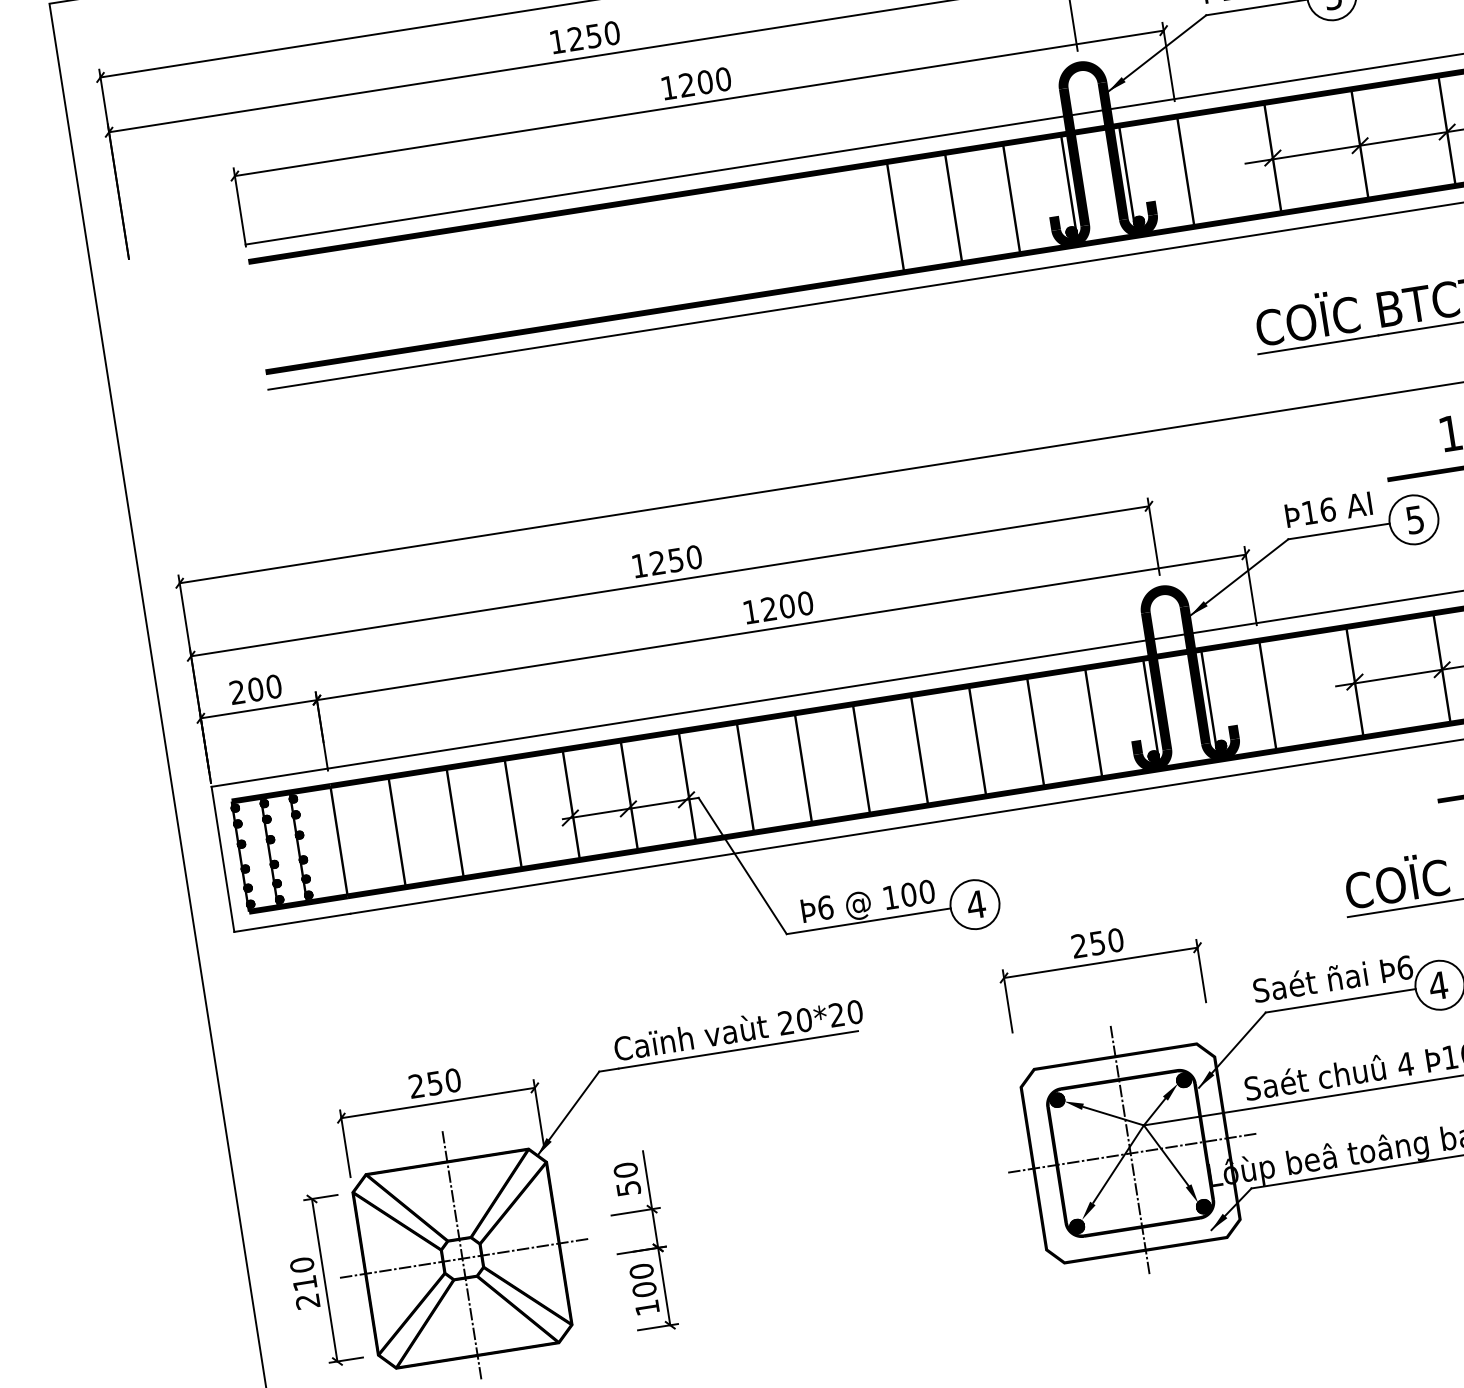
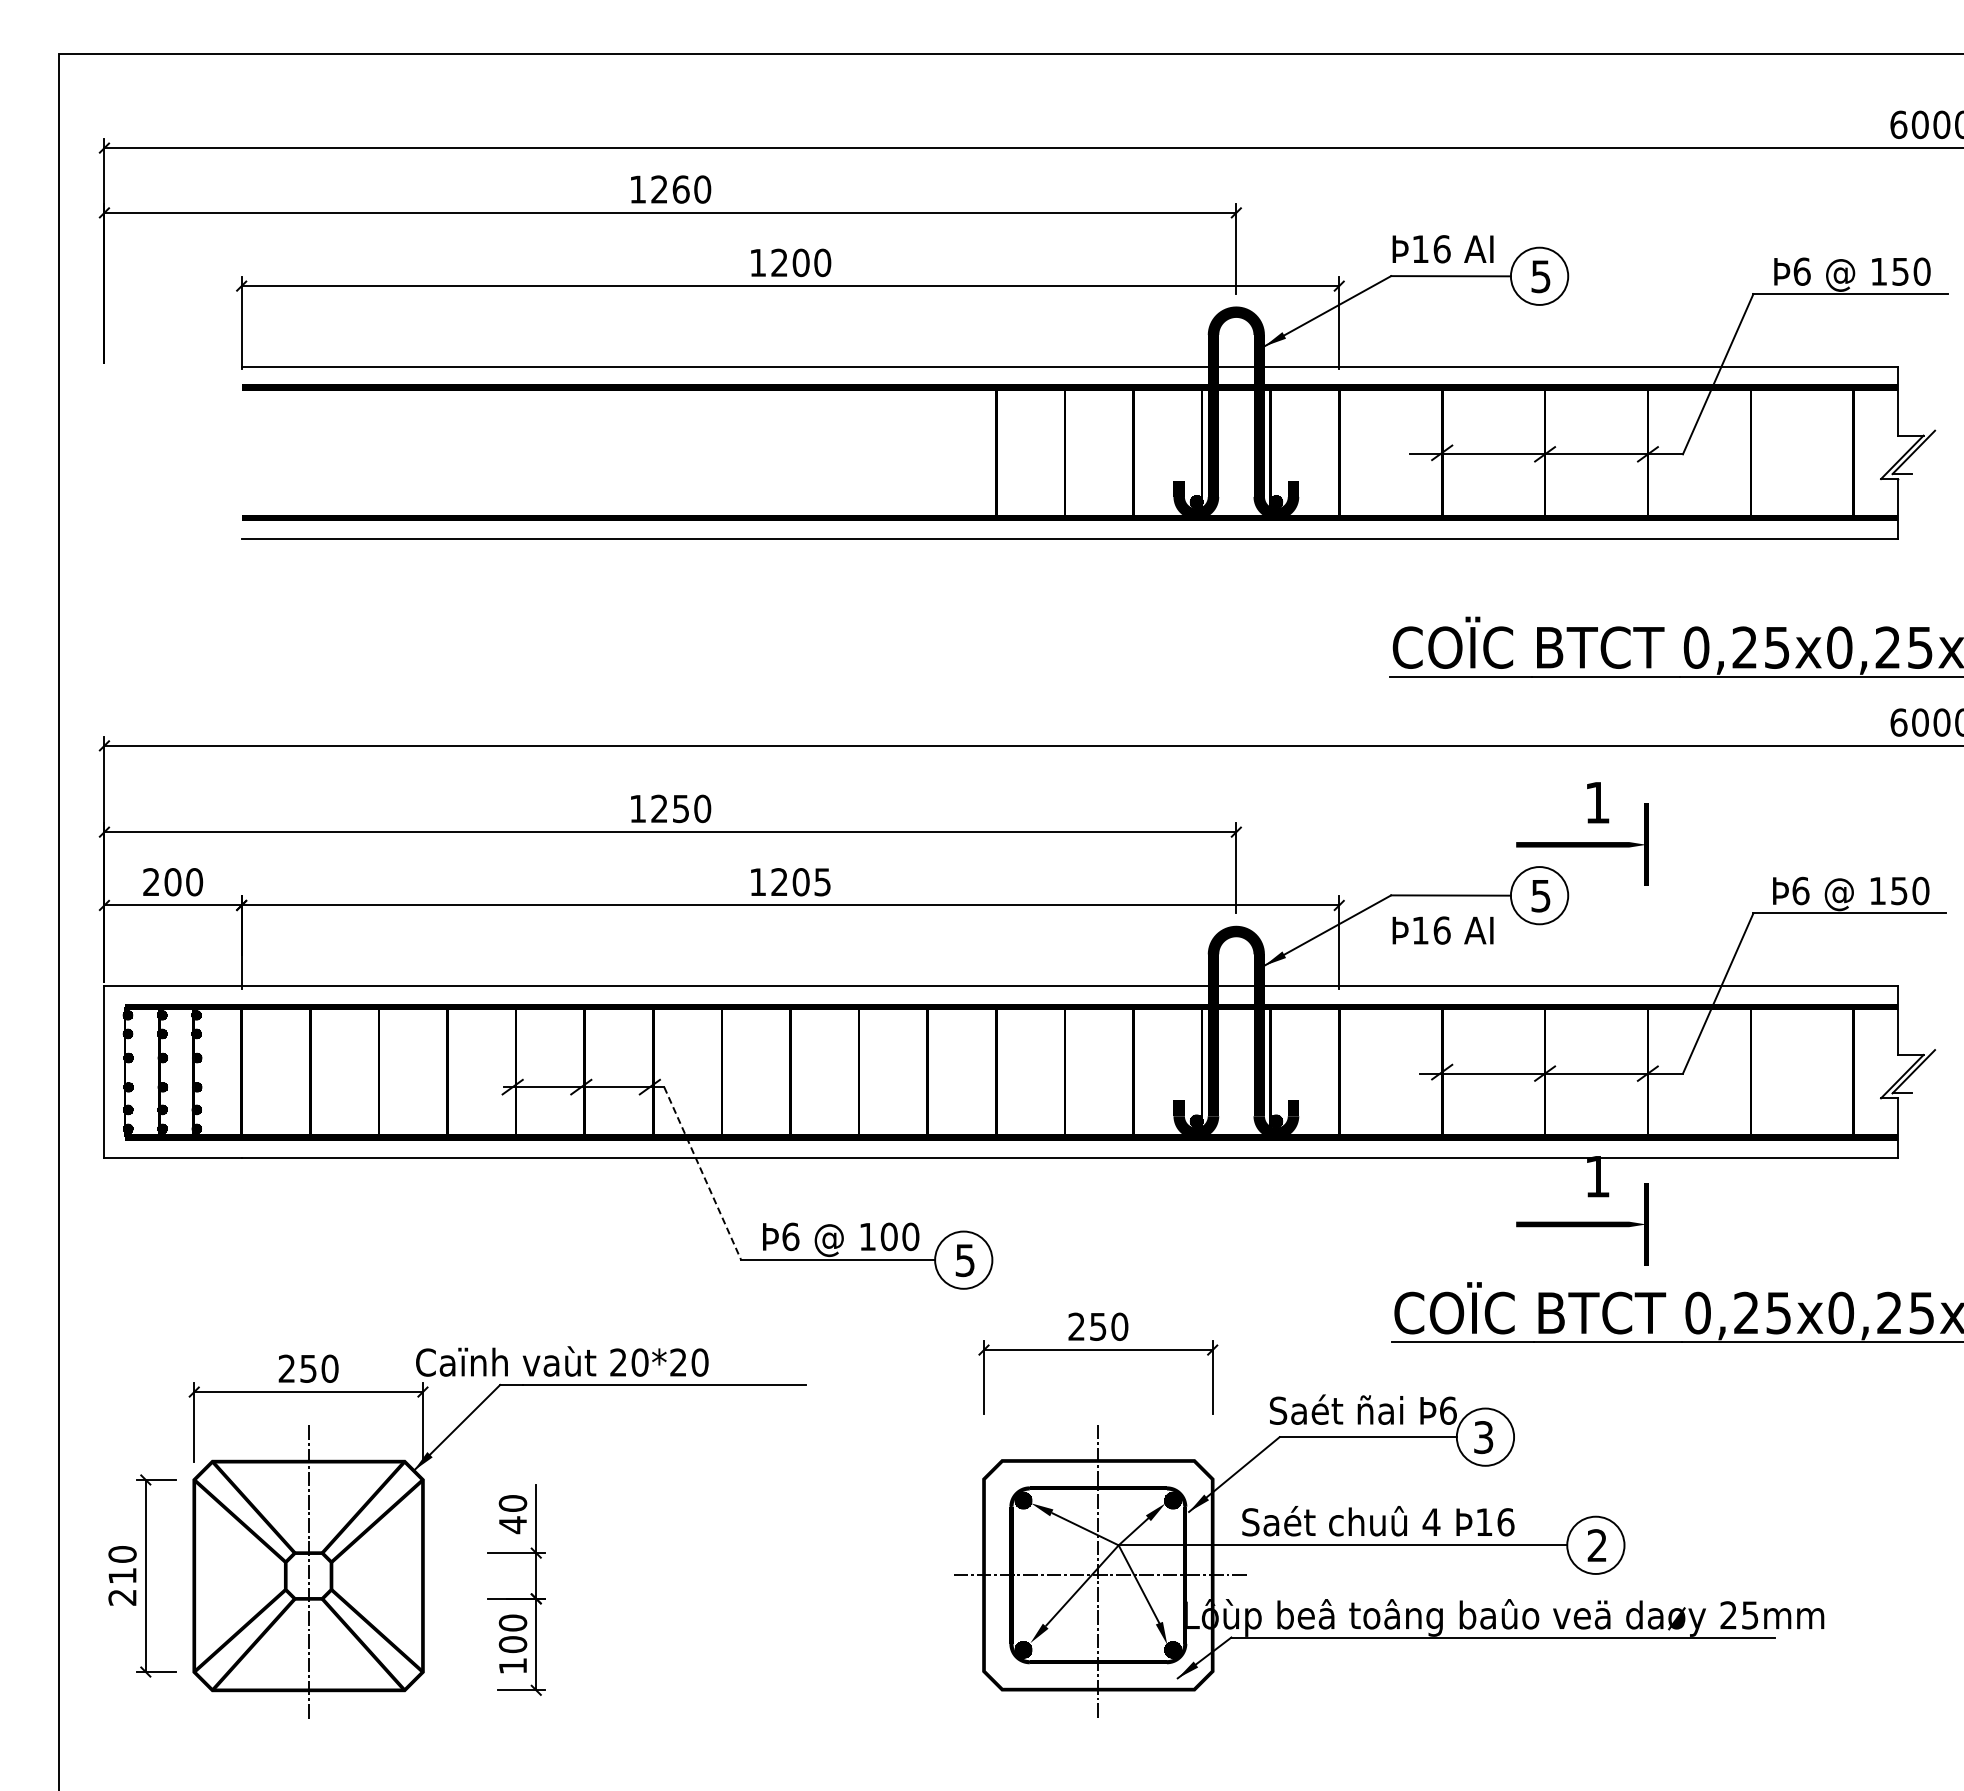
text: (593, 36) -> (680, 189), 1250 -> 1260
text: (1328, 509) -> (1442, 930), moved
text: (805, 603) -> (822, 882), 1200 -> 1205
line: (742, 865) -> (702, 1173), solid -> dashed
text: (975, 904) -> (964, 1260), 4 -> 5
text: (1438, 985) -> (1483, 1437), 4 -> 3
text: (738, 1029) -> (562, 1361), moved
text: (629, 1188) -> (513, 1525), 50 -> 40
line: (464, 1258) -> (310, 1576), removed

